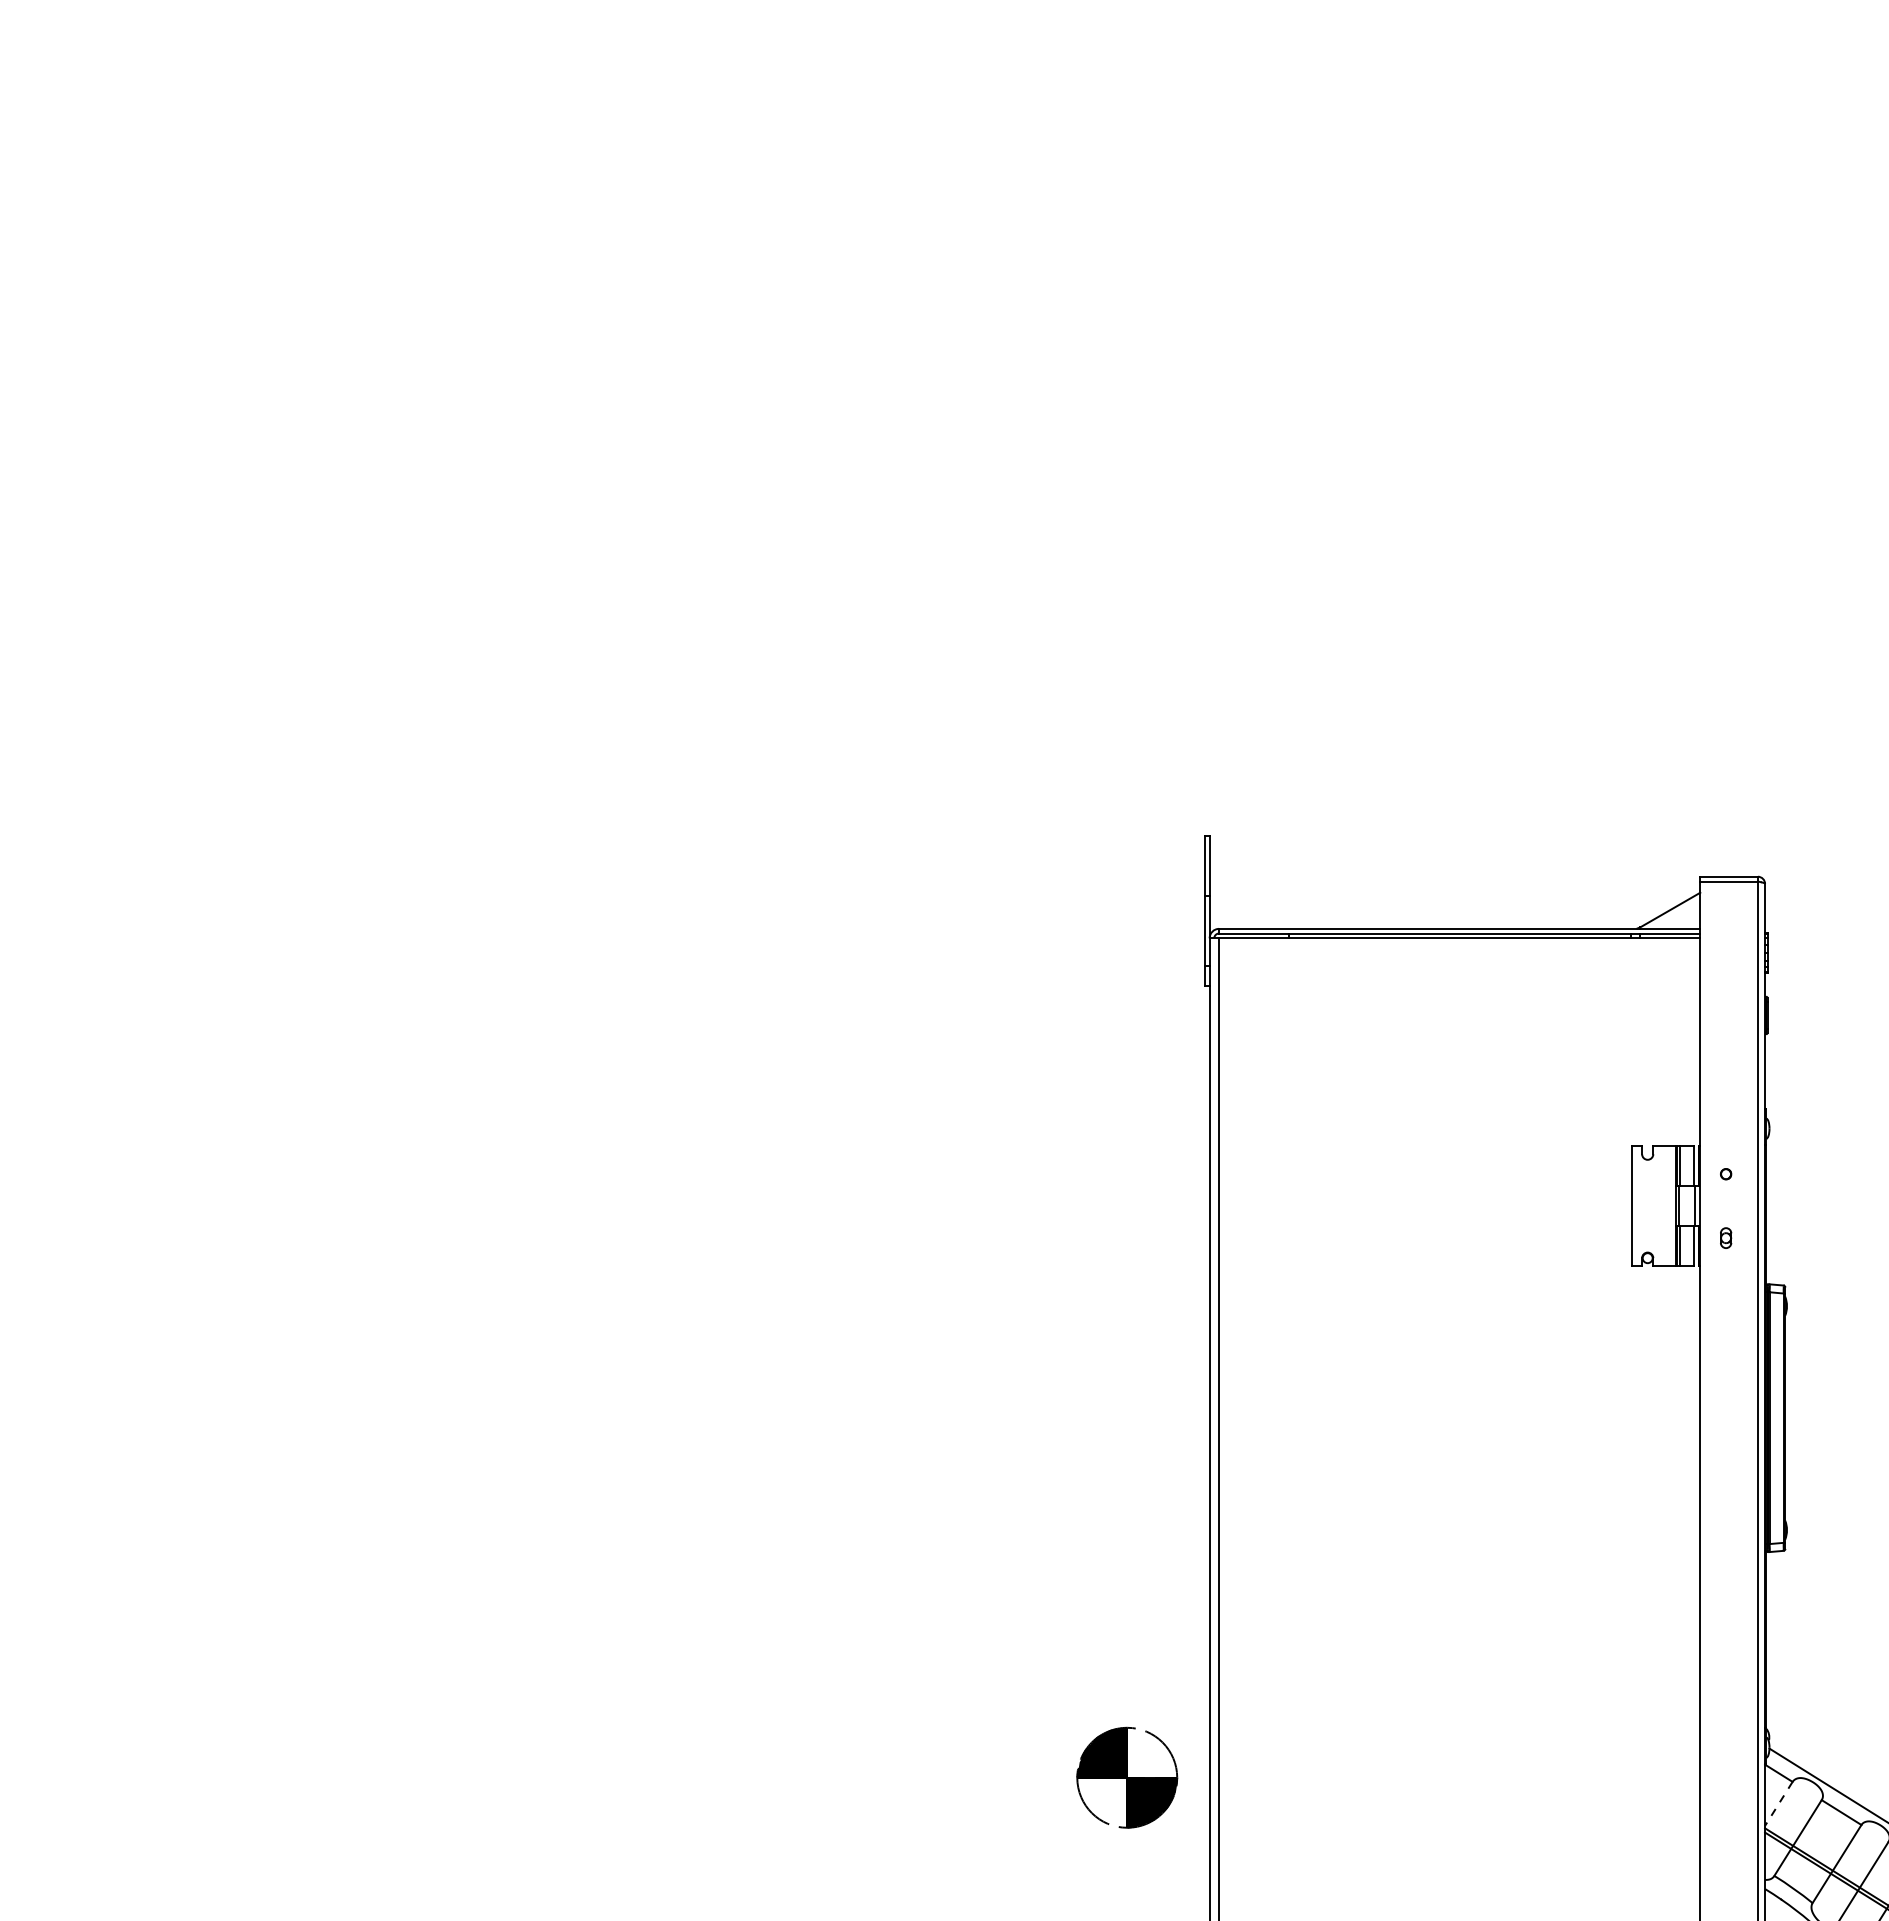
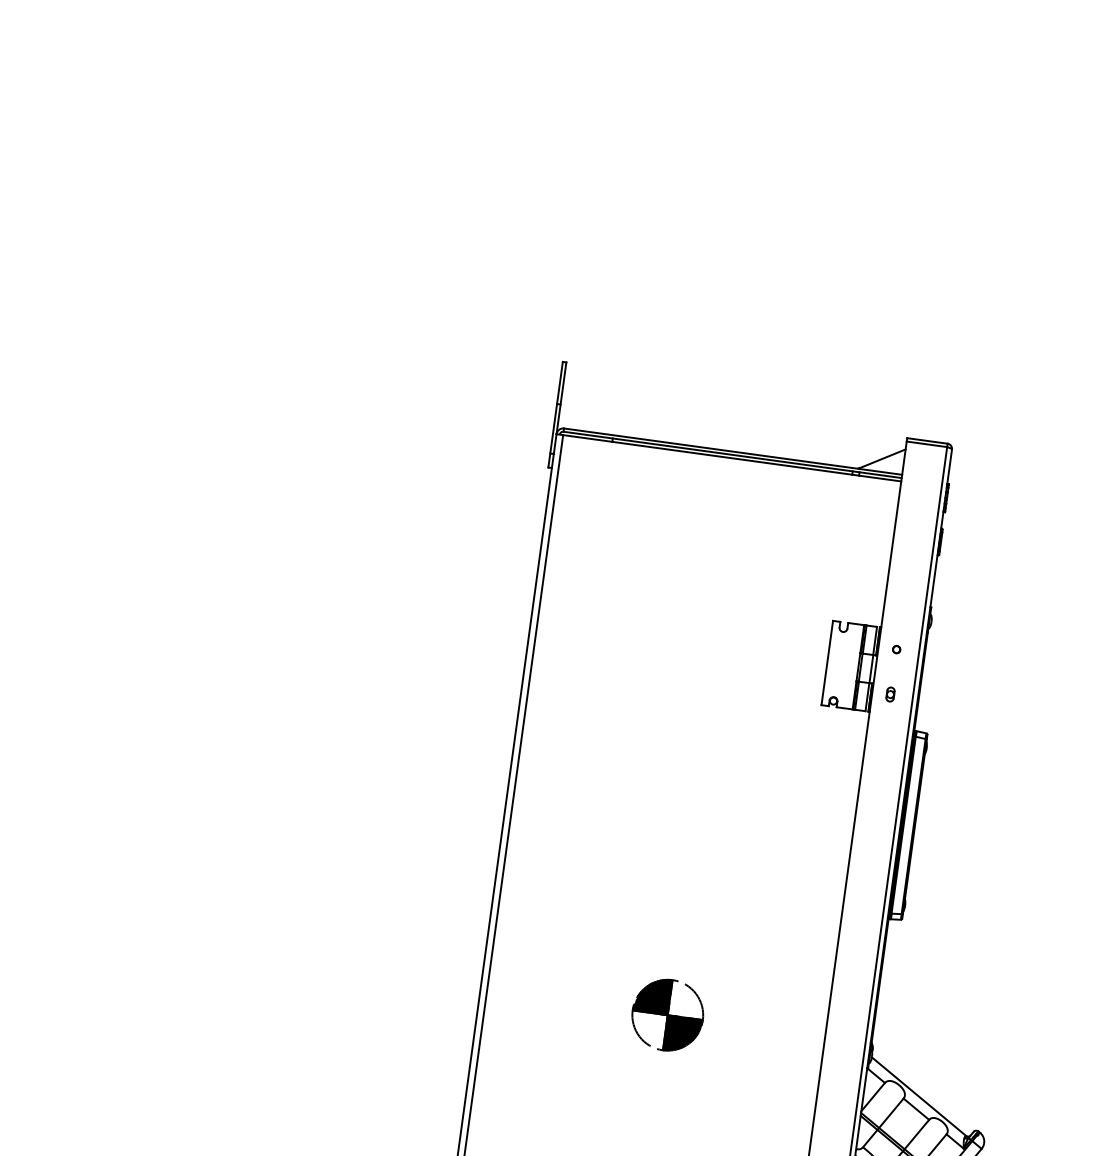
part: (1127, 1777) -> (667, 1015), moved
line: (1778, 1803) -> (872, 1096), dashed -> solid

